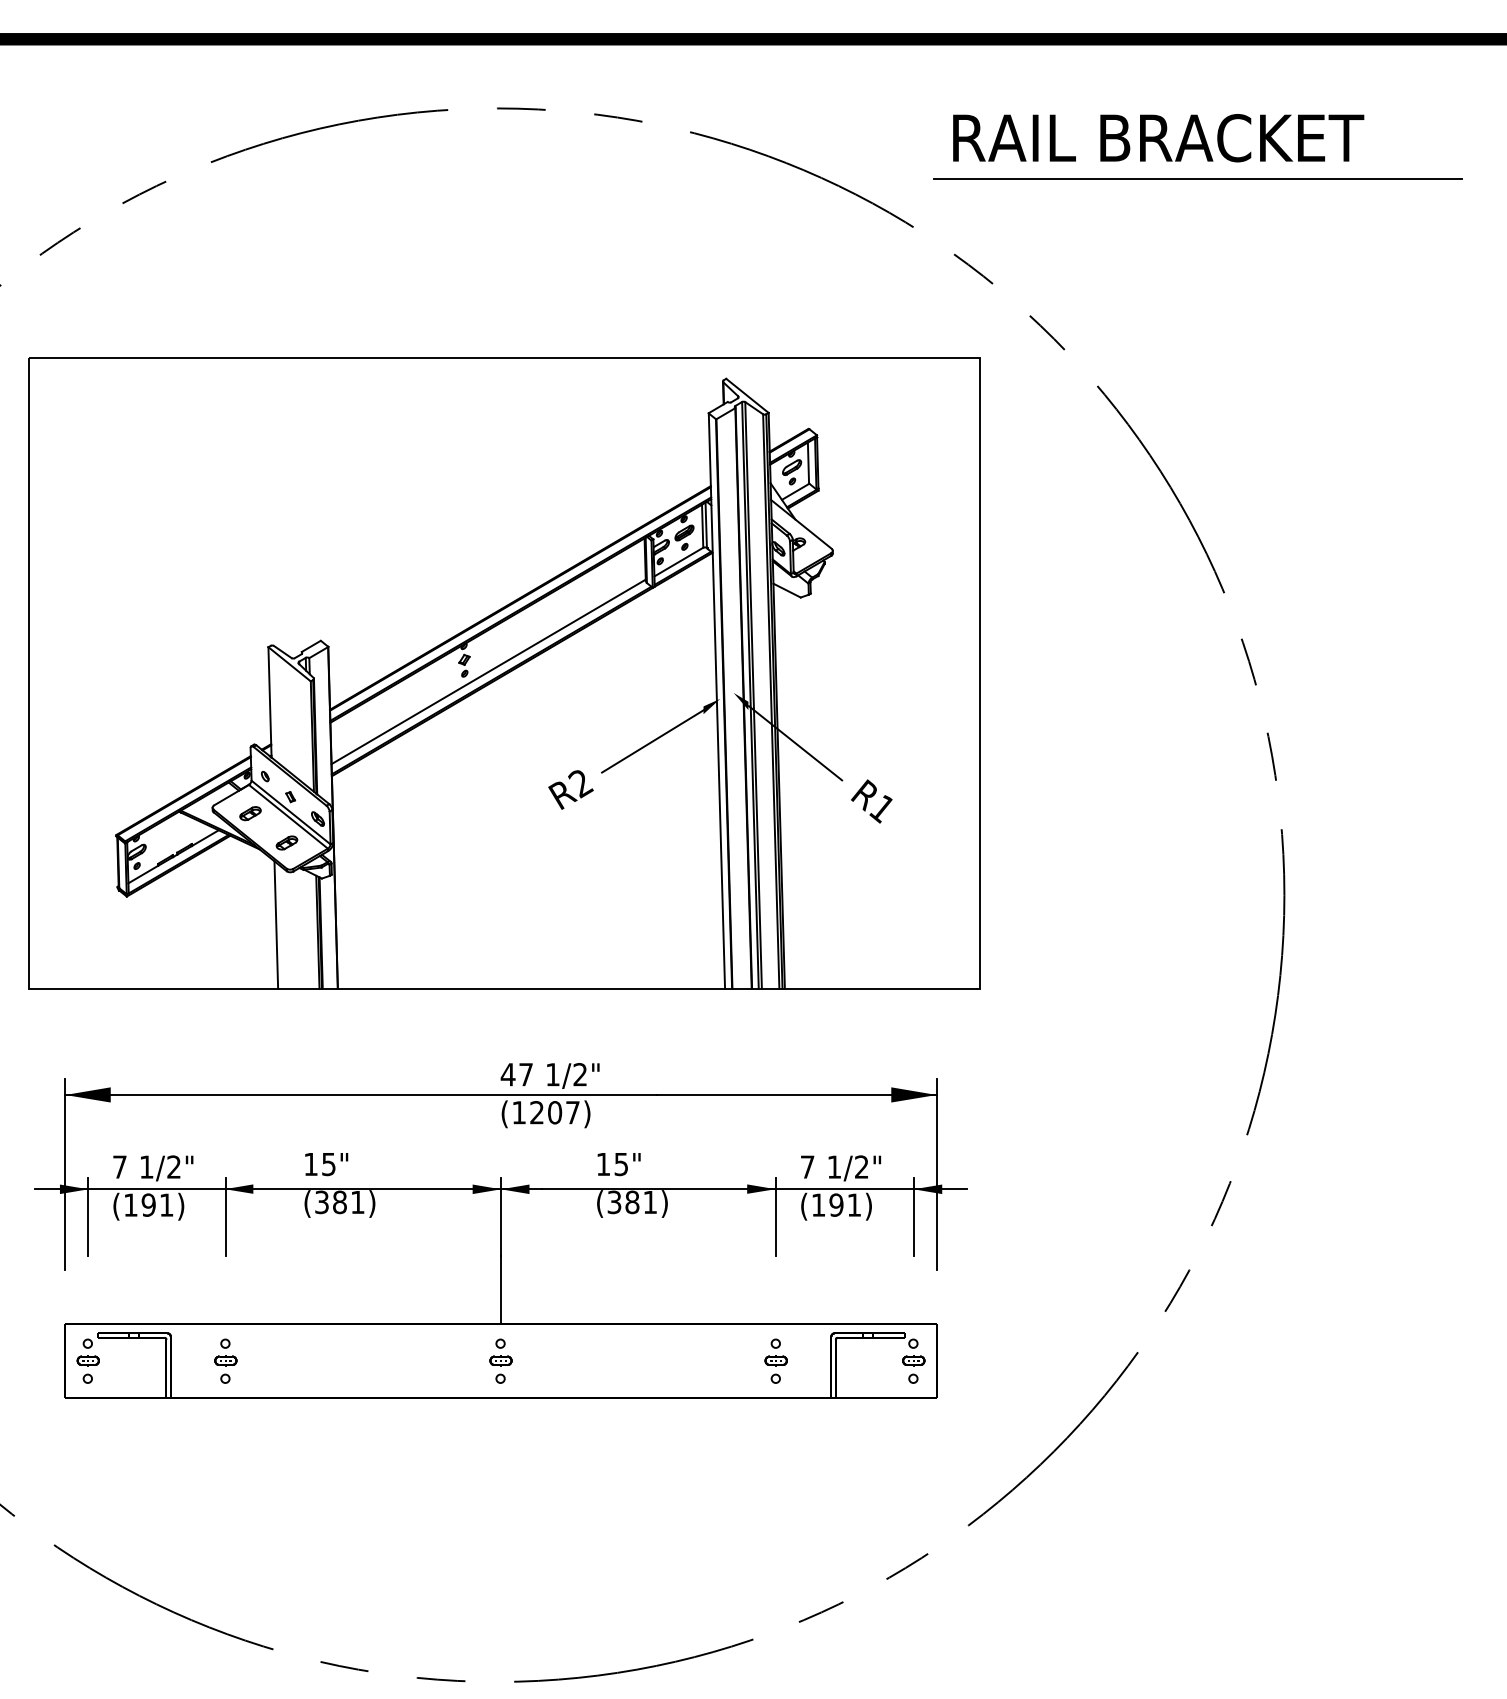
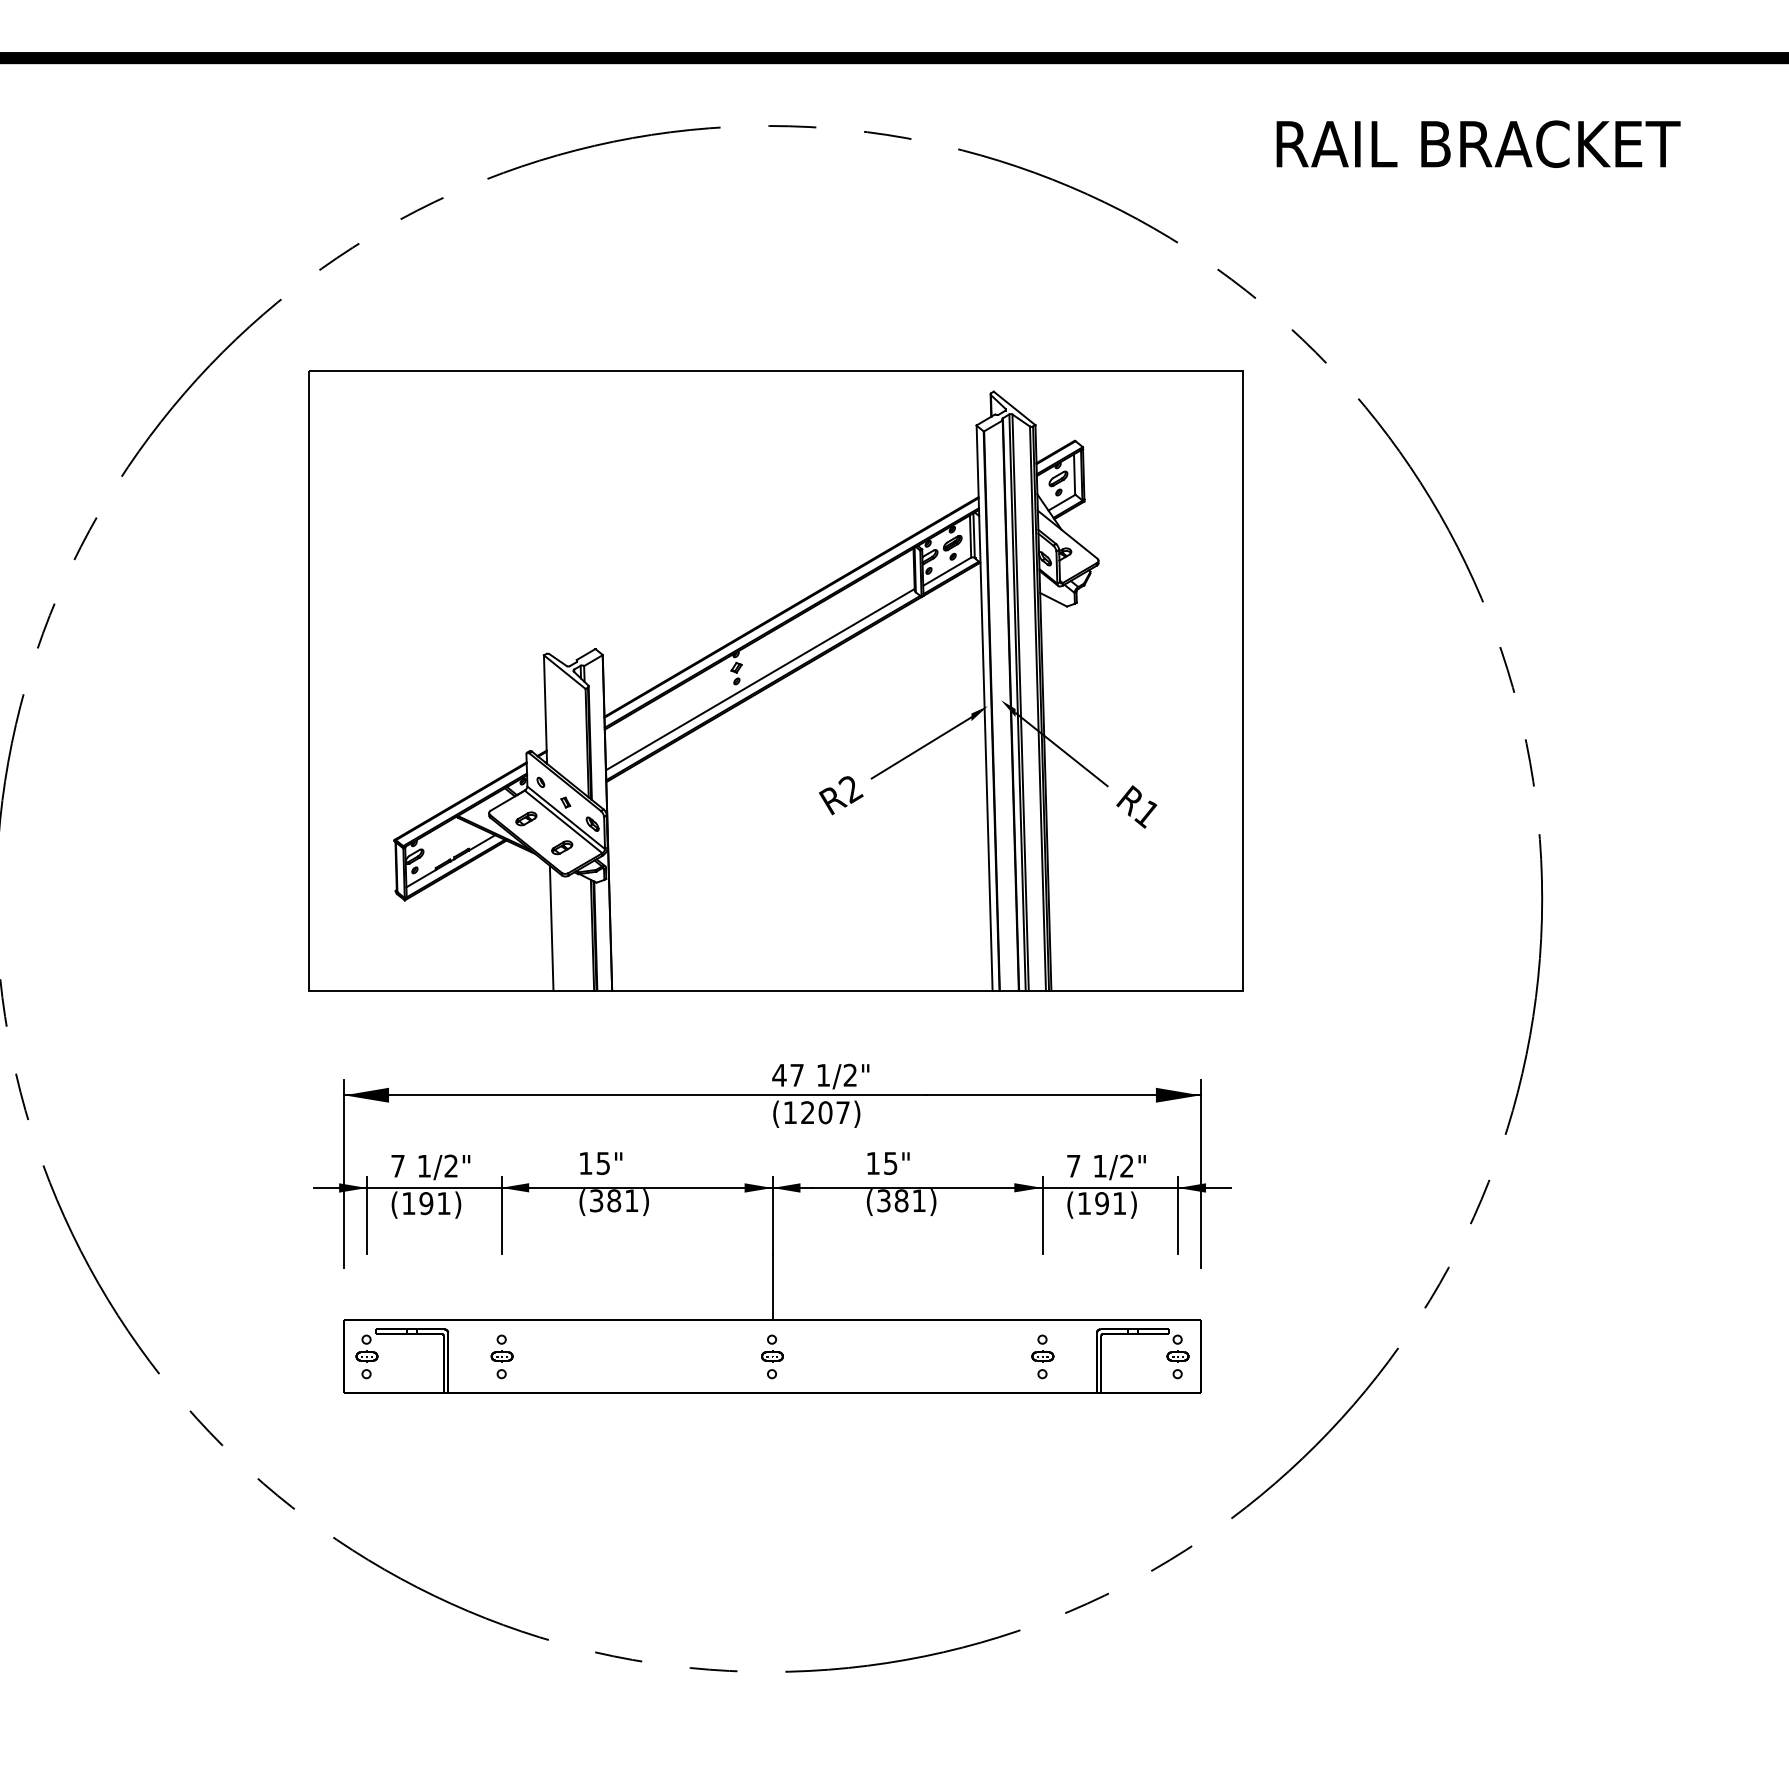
text: (1158, 137) -> (1478, 143), moved
line: (1197, 179) -> (1456, 195), removed

